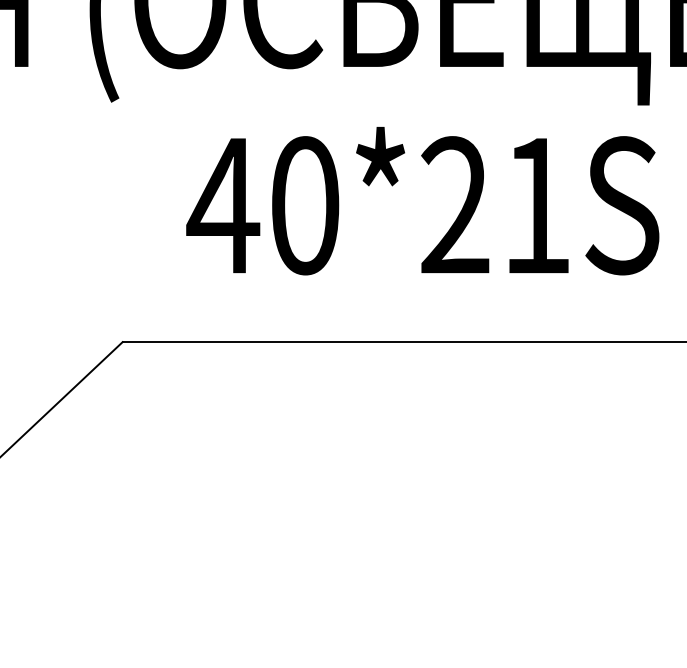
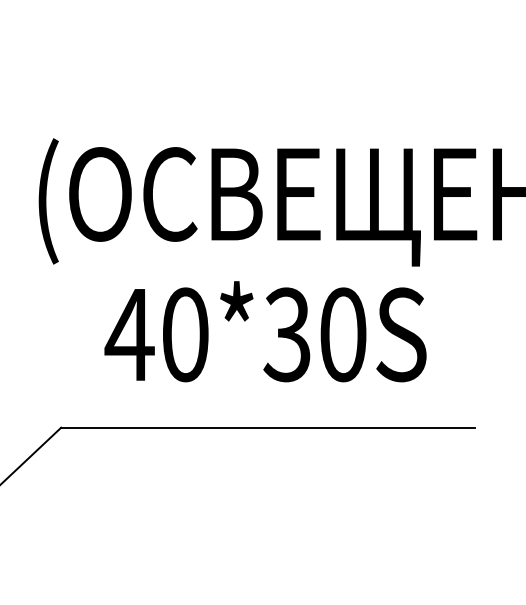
text: (494, 205) -> (314, 334), 40*21S -> 40*30S

